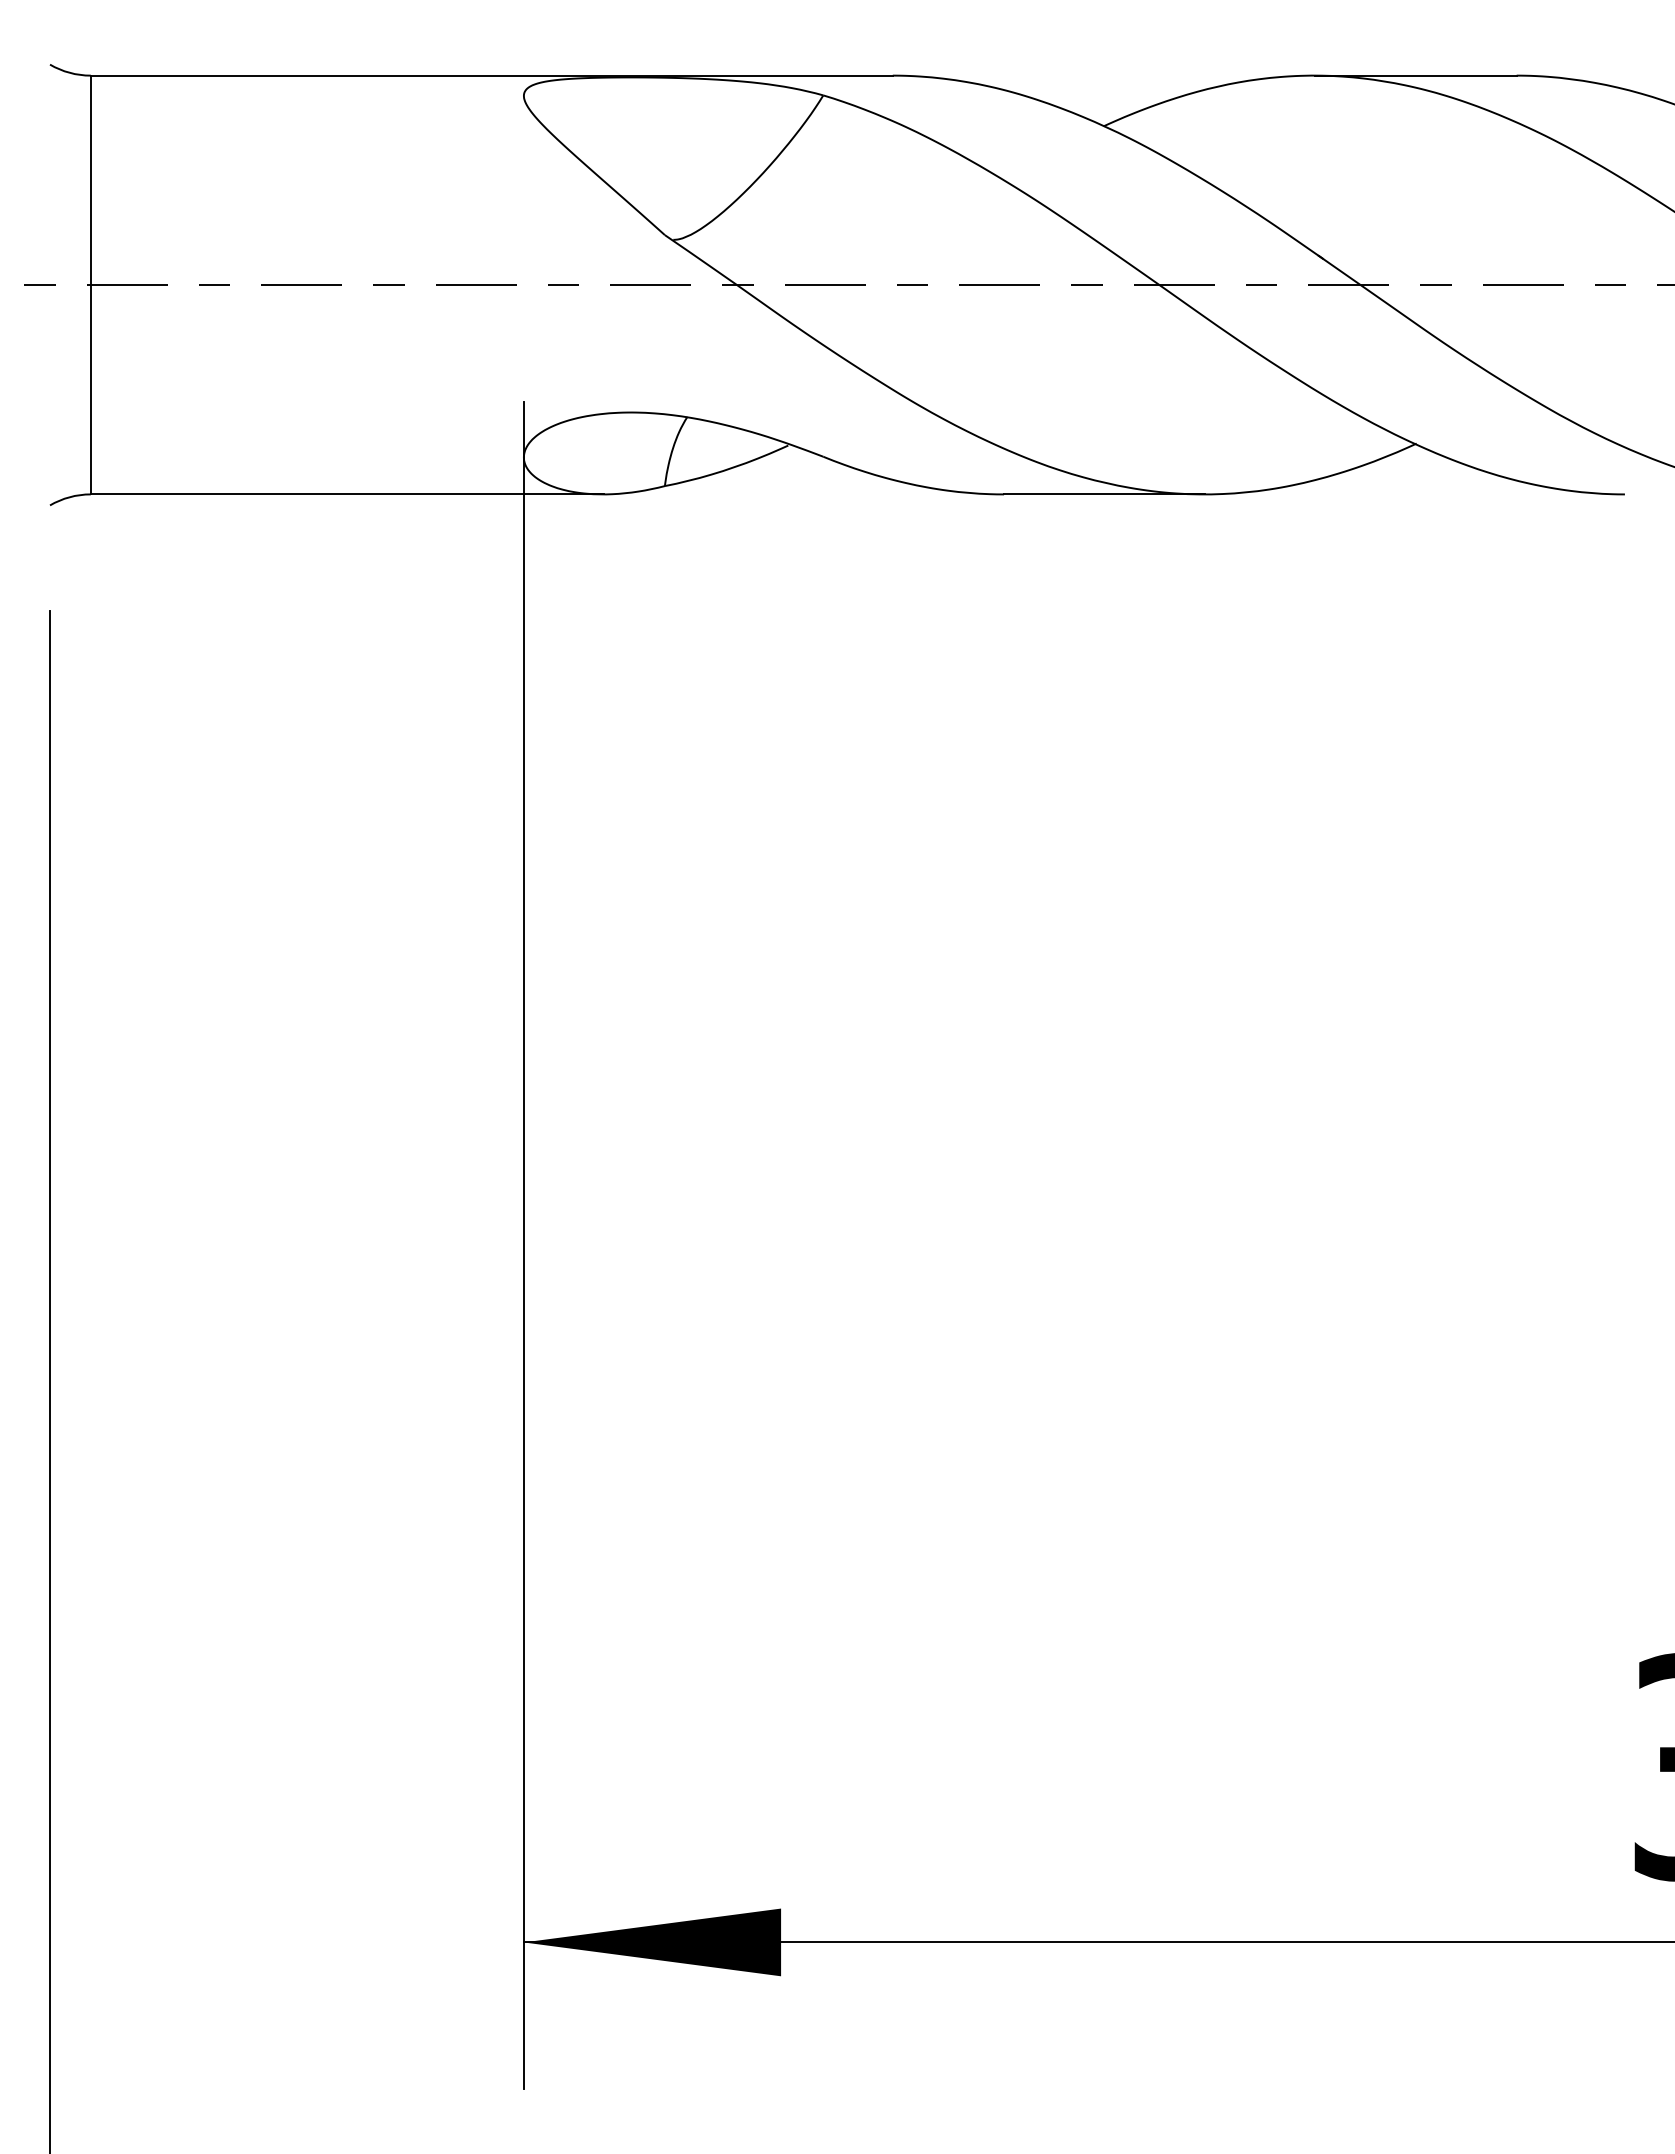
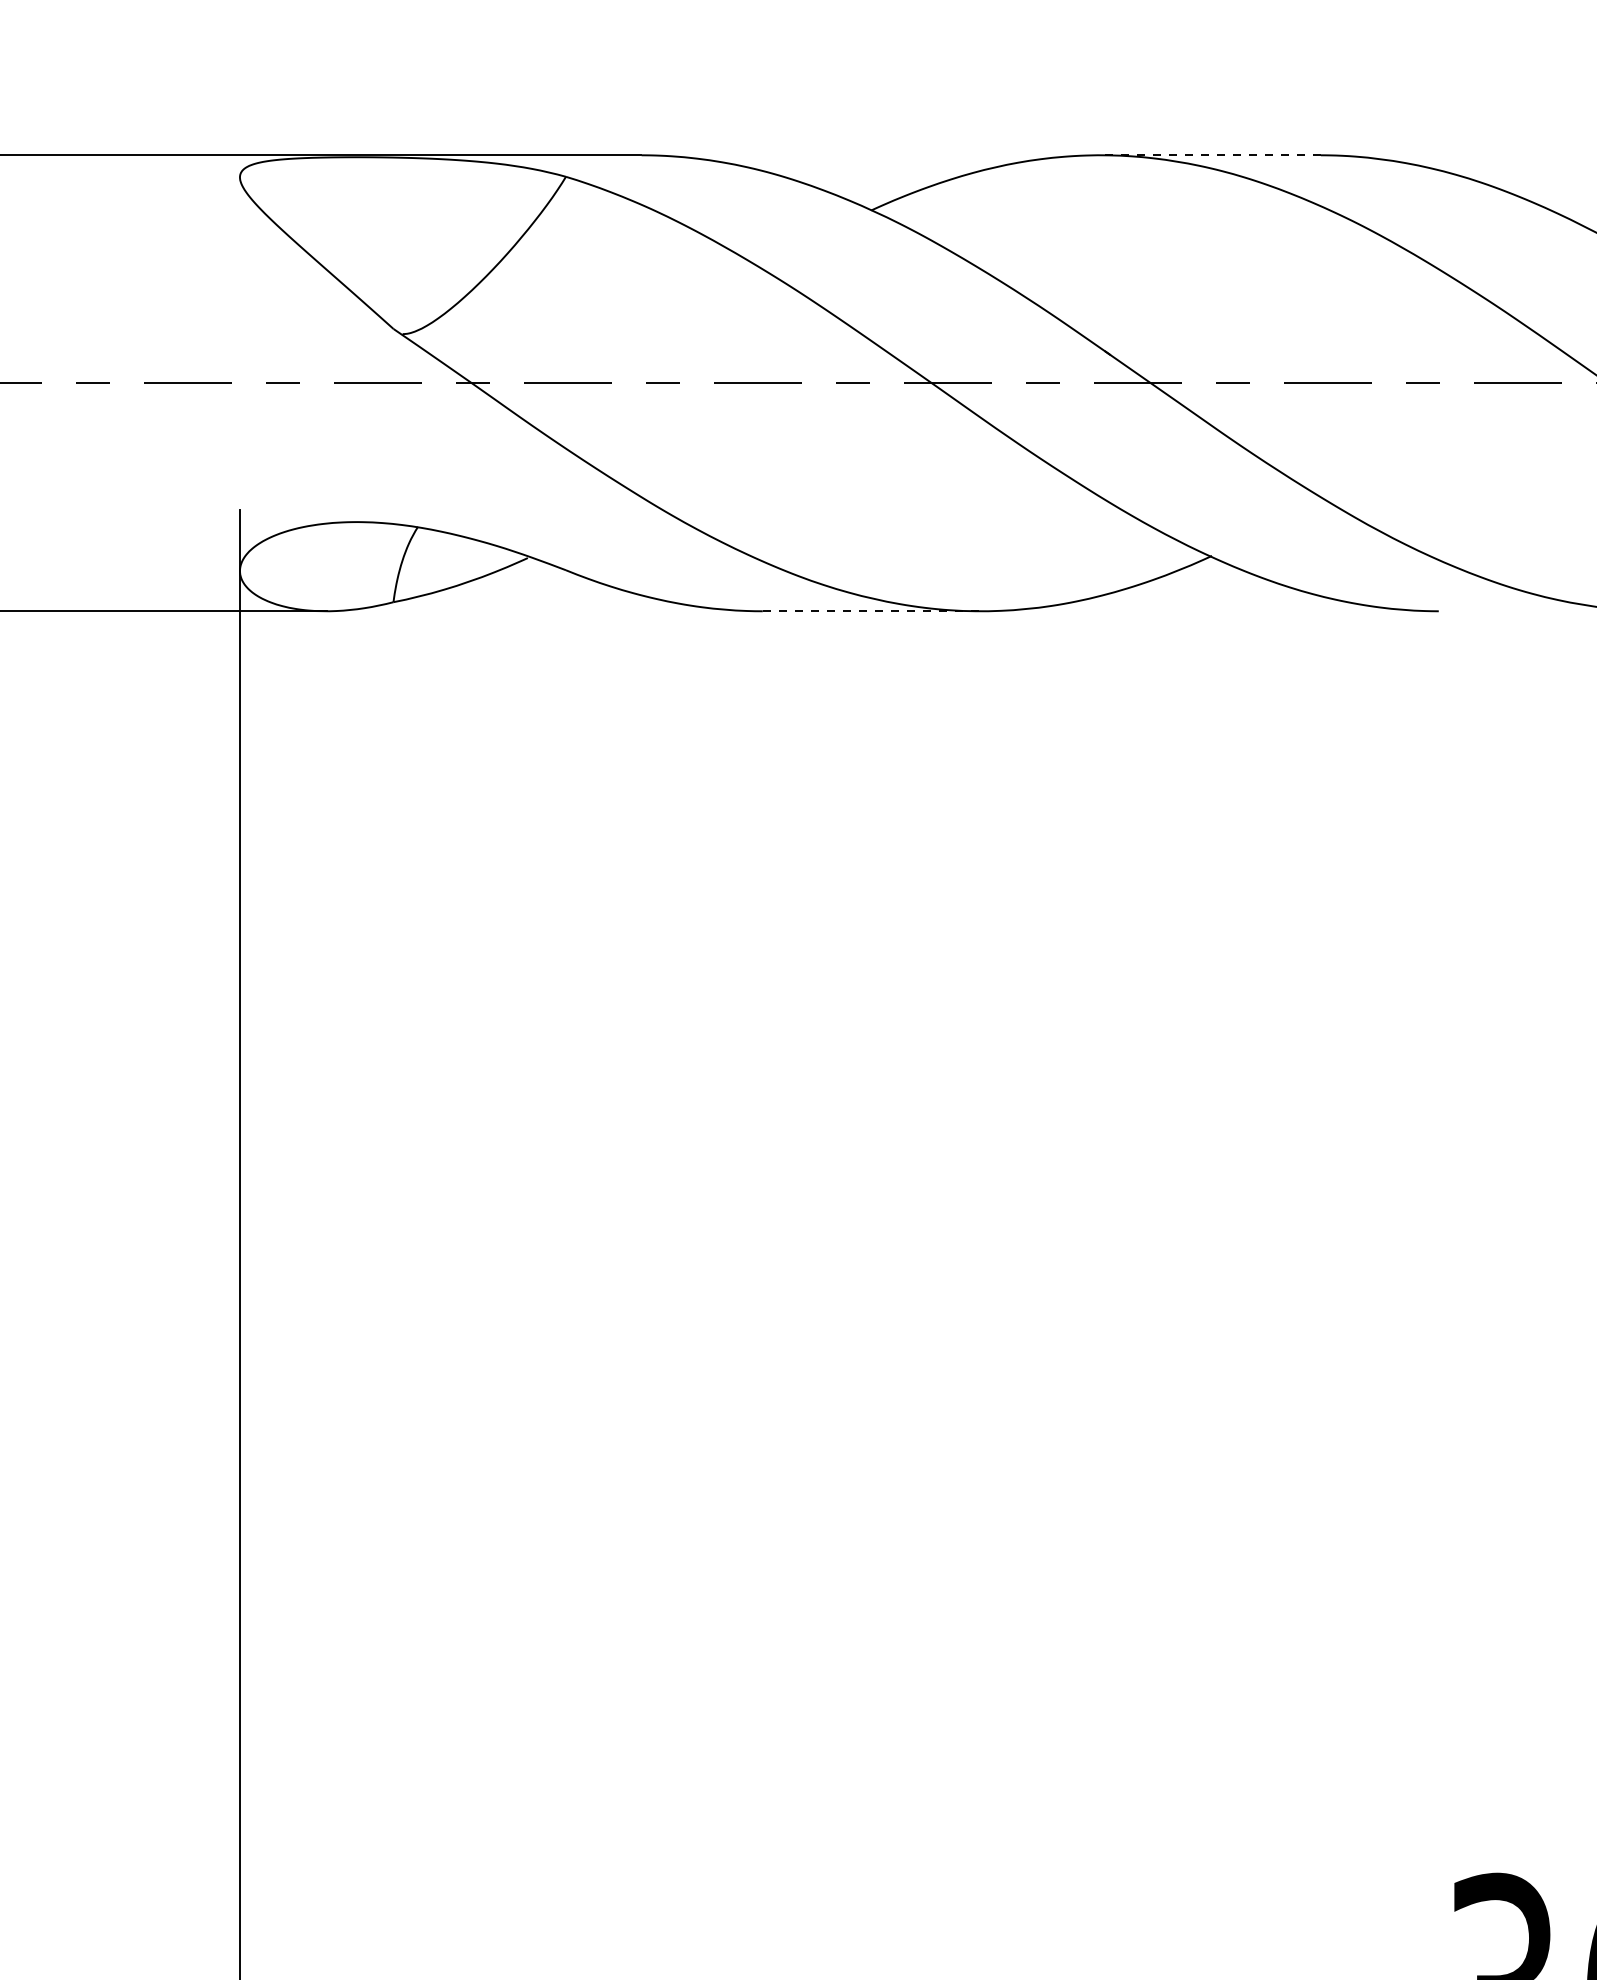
line: (1415, 75) -> (1210, 155), solid -> dashed
line: (1104, 494) -> (872, 611), solid -> dashed

